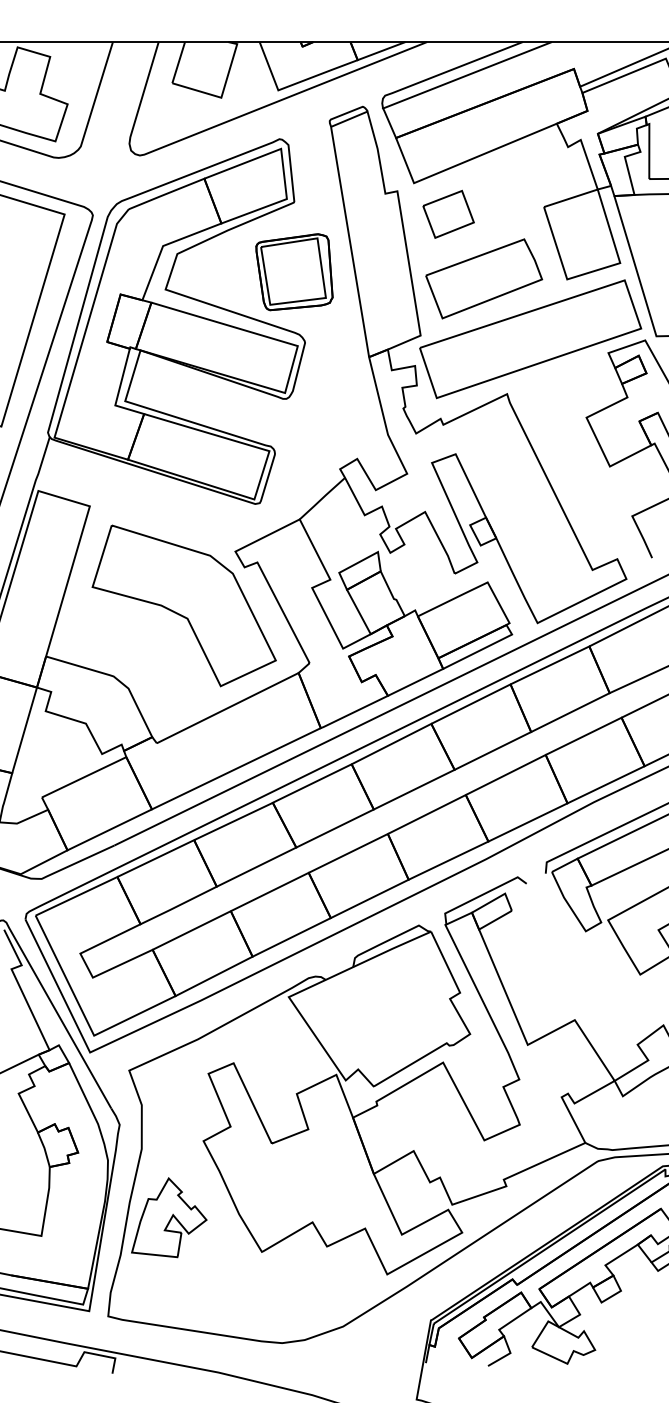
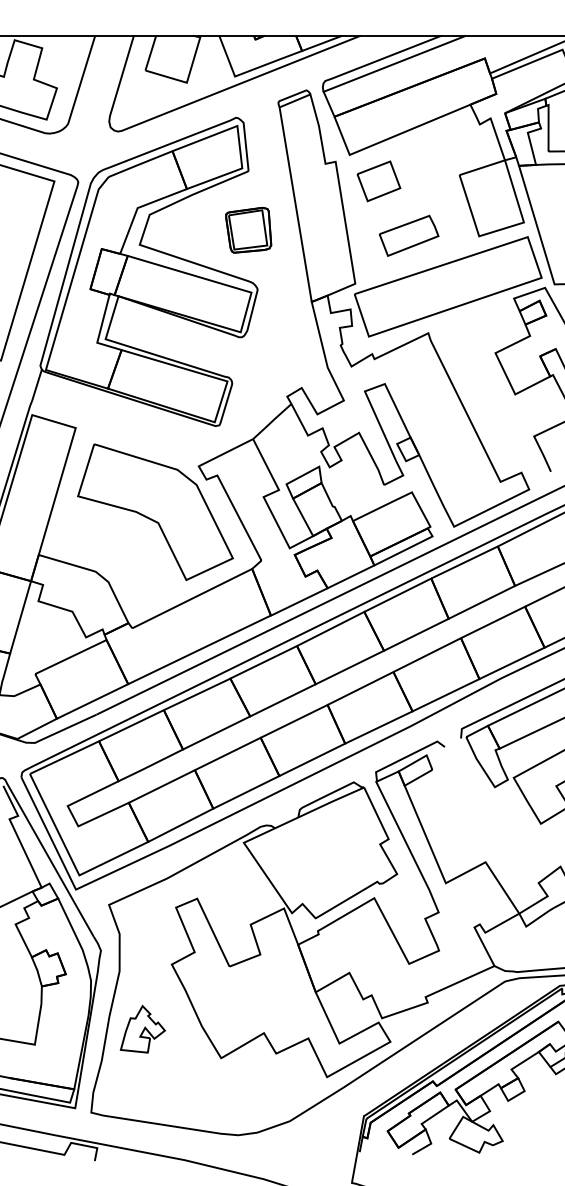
part: (294, 272) -> (248, 230), size x0.7
part: (484, 278) -> (409, 235), size x0.6
part: (169, 1217) -> (143, 1029), size x0.7

